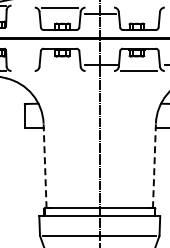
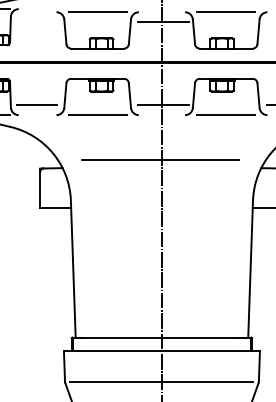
line: (139, 7) -> (226, 12), added
line: (22, 64) -> (36, 104), added
line: (60, 71) -> (98, 115), added
line: (98, 98) -> (159, 159), added
line: (45, 165) -> (73, 268), dashed -> solid
line: (154, 165) -> (250, 268), dashed -> solid

